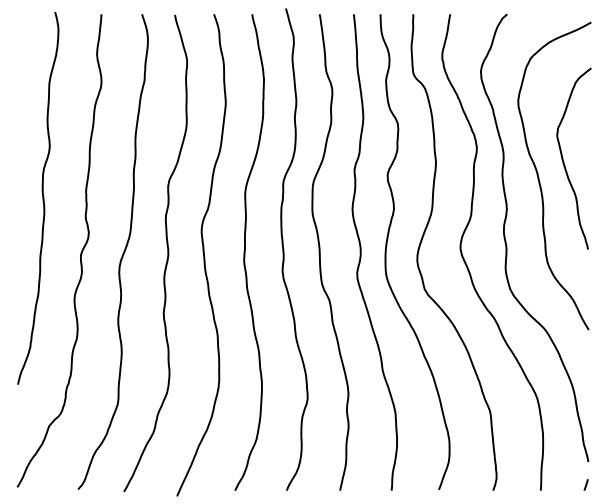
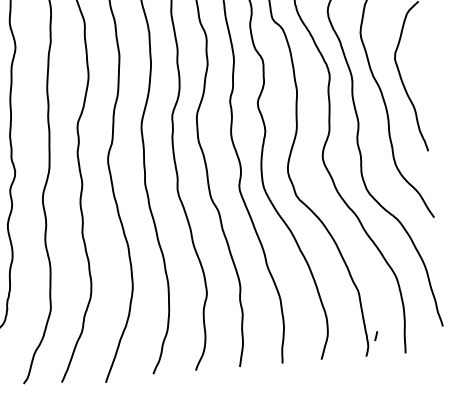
line: (585, 484) -> (375, 335), moved

